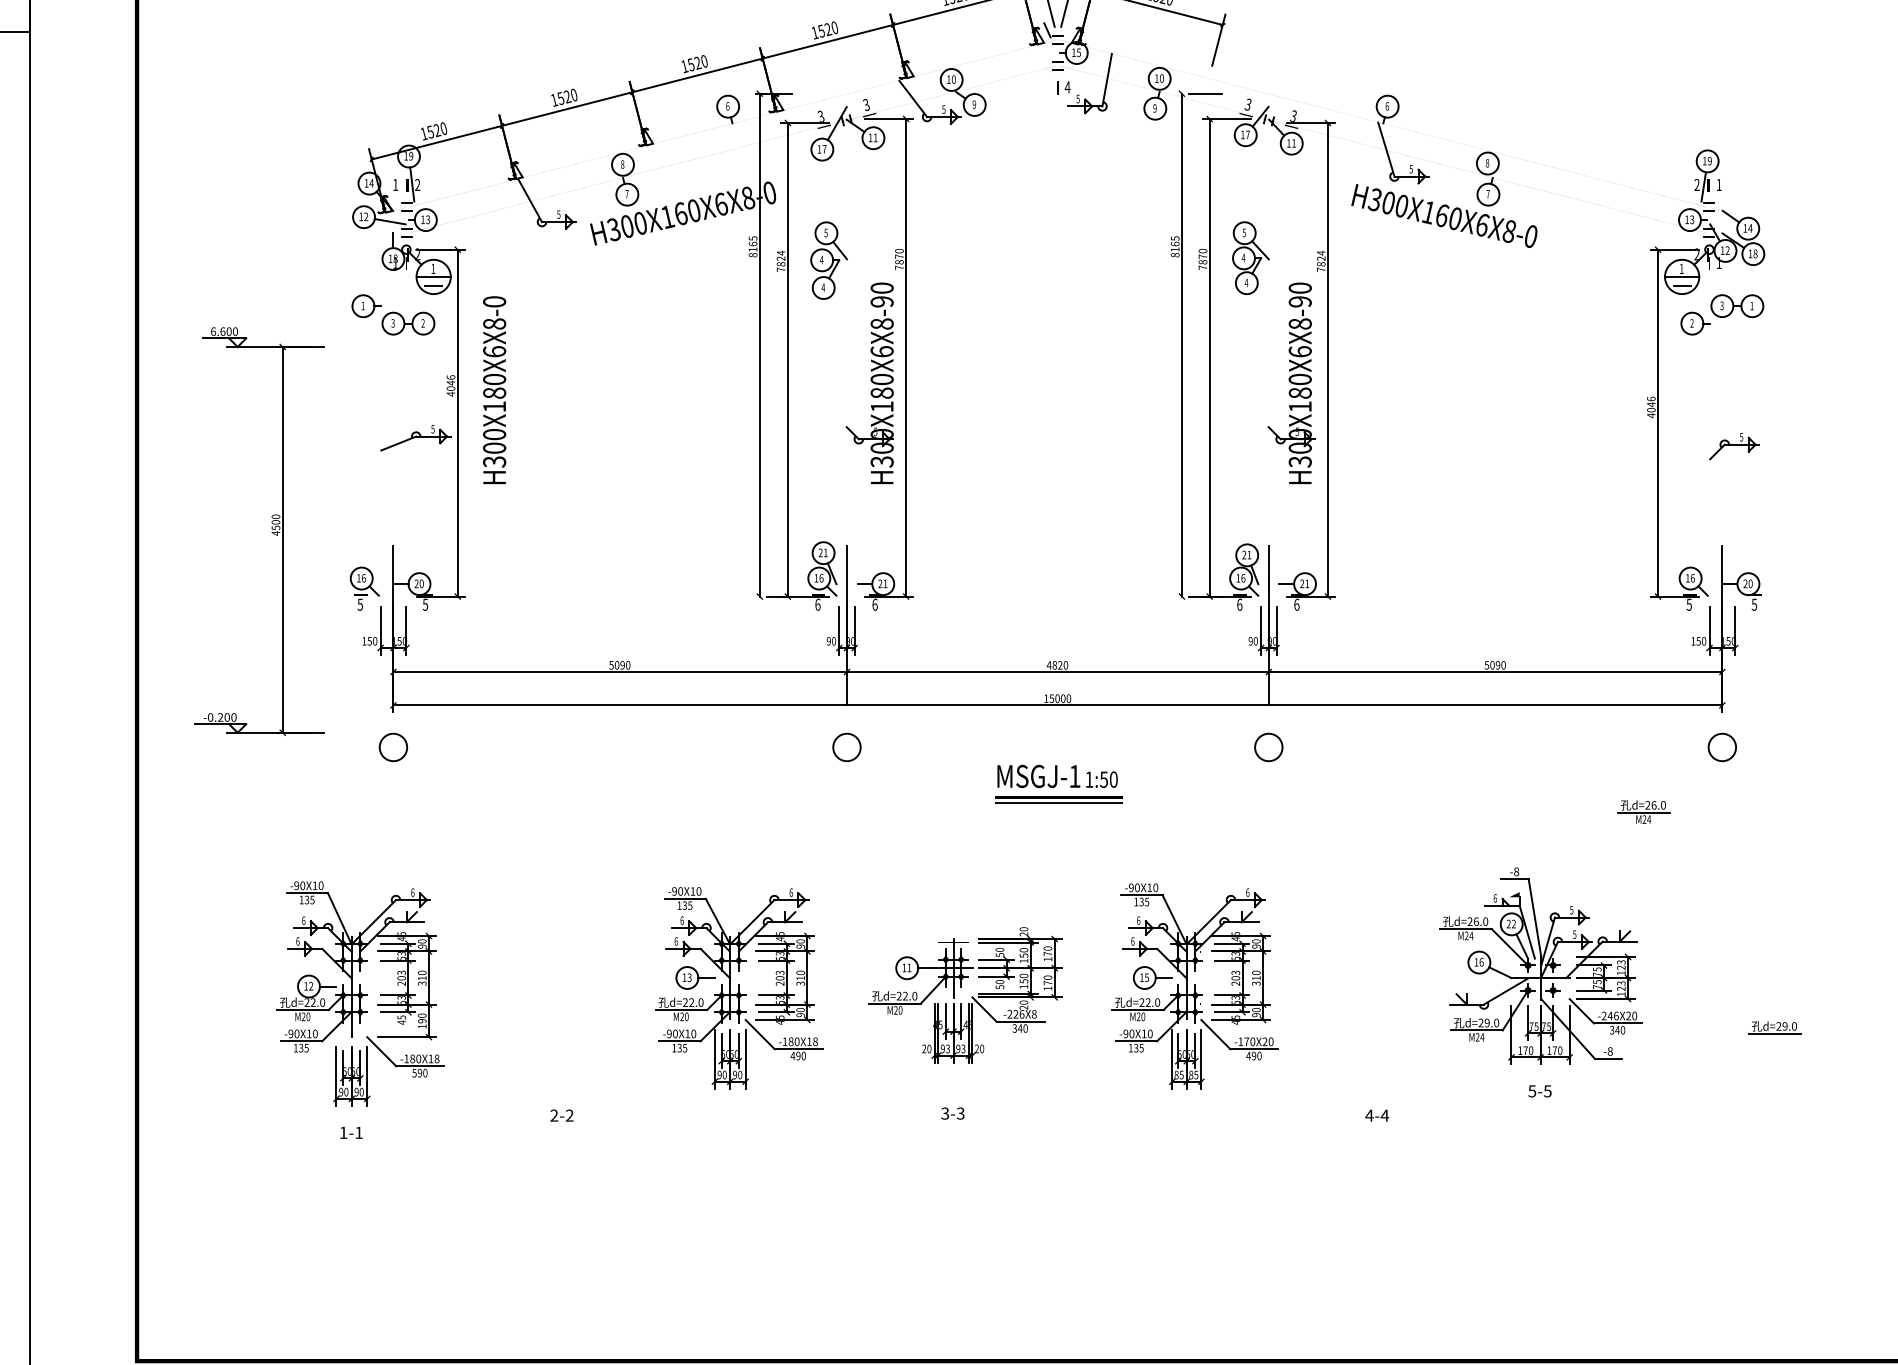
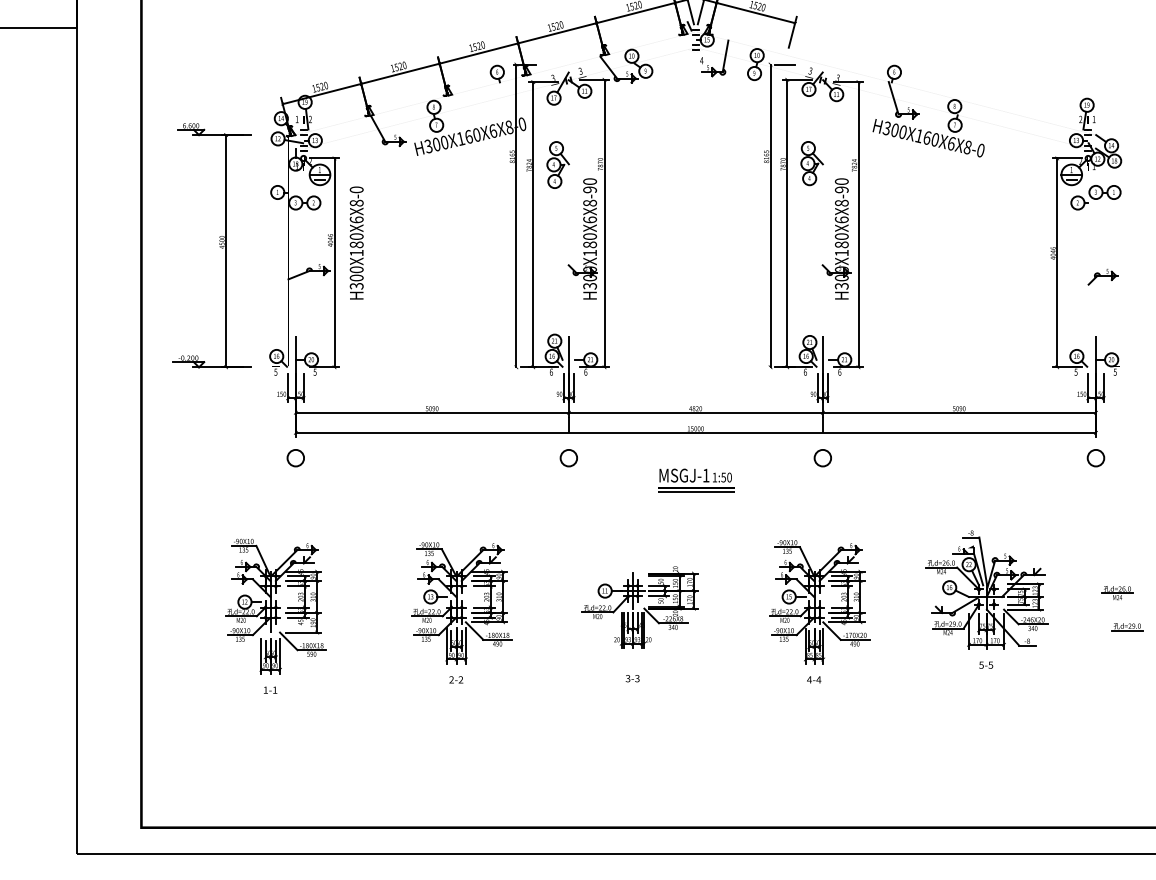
part: (271, 532) -> (219, 246), moved
part: (1643, 812) -> (1117, 593), moved
part: (1195, 987) -> (819, 602), moved
part: (738, 988) -> (461, 603), moved
text: (562, 1115) -> (456, 679), moved
text: (1377, 1115) -> (814, 679), moved

